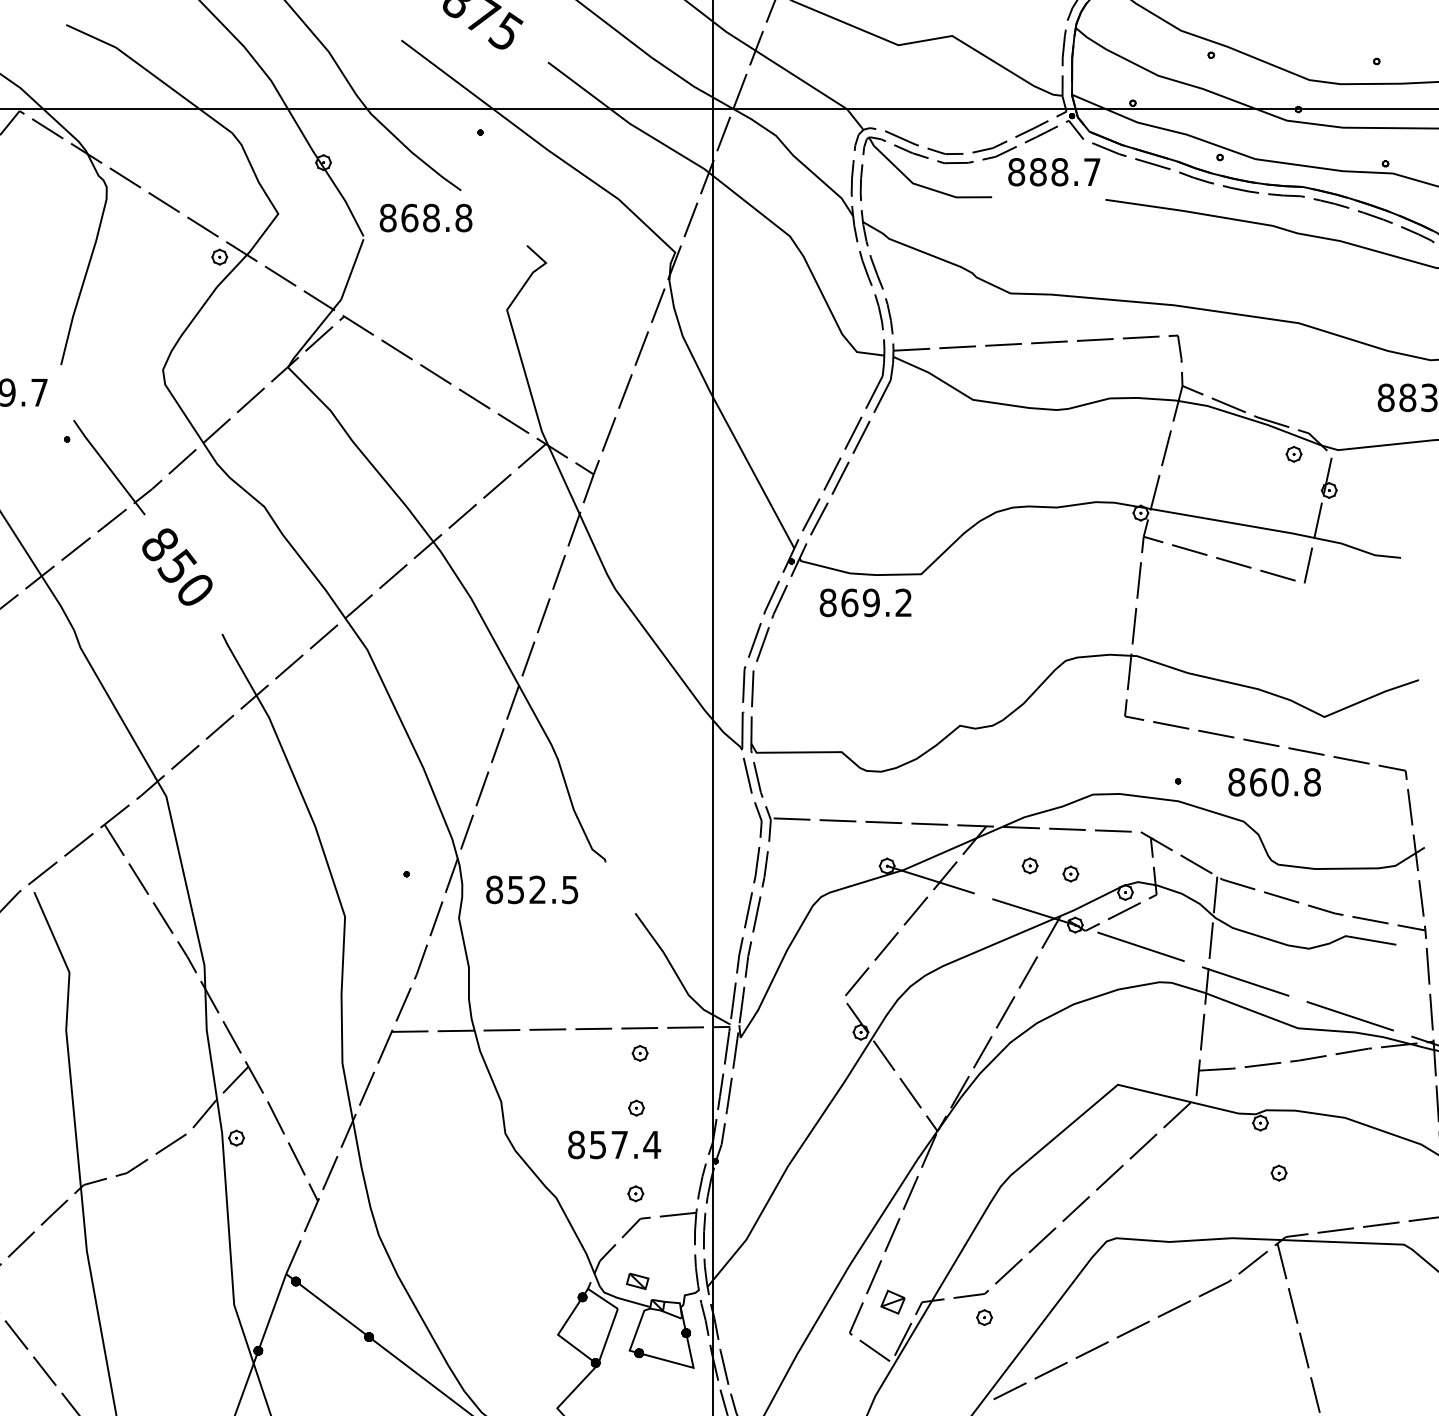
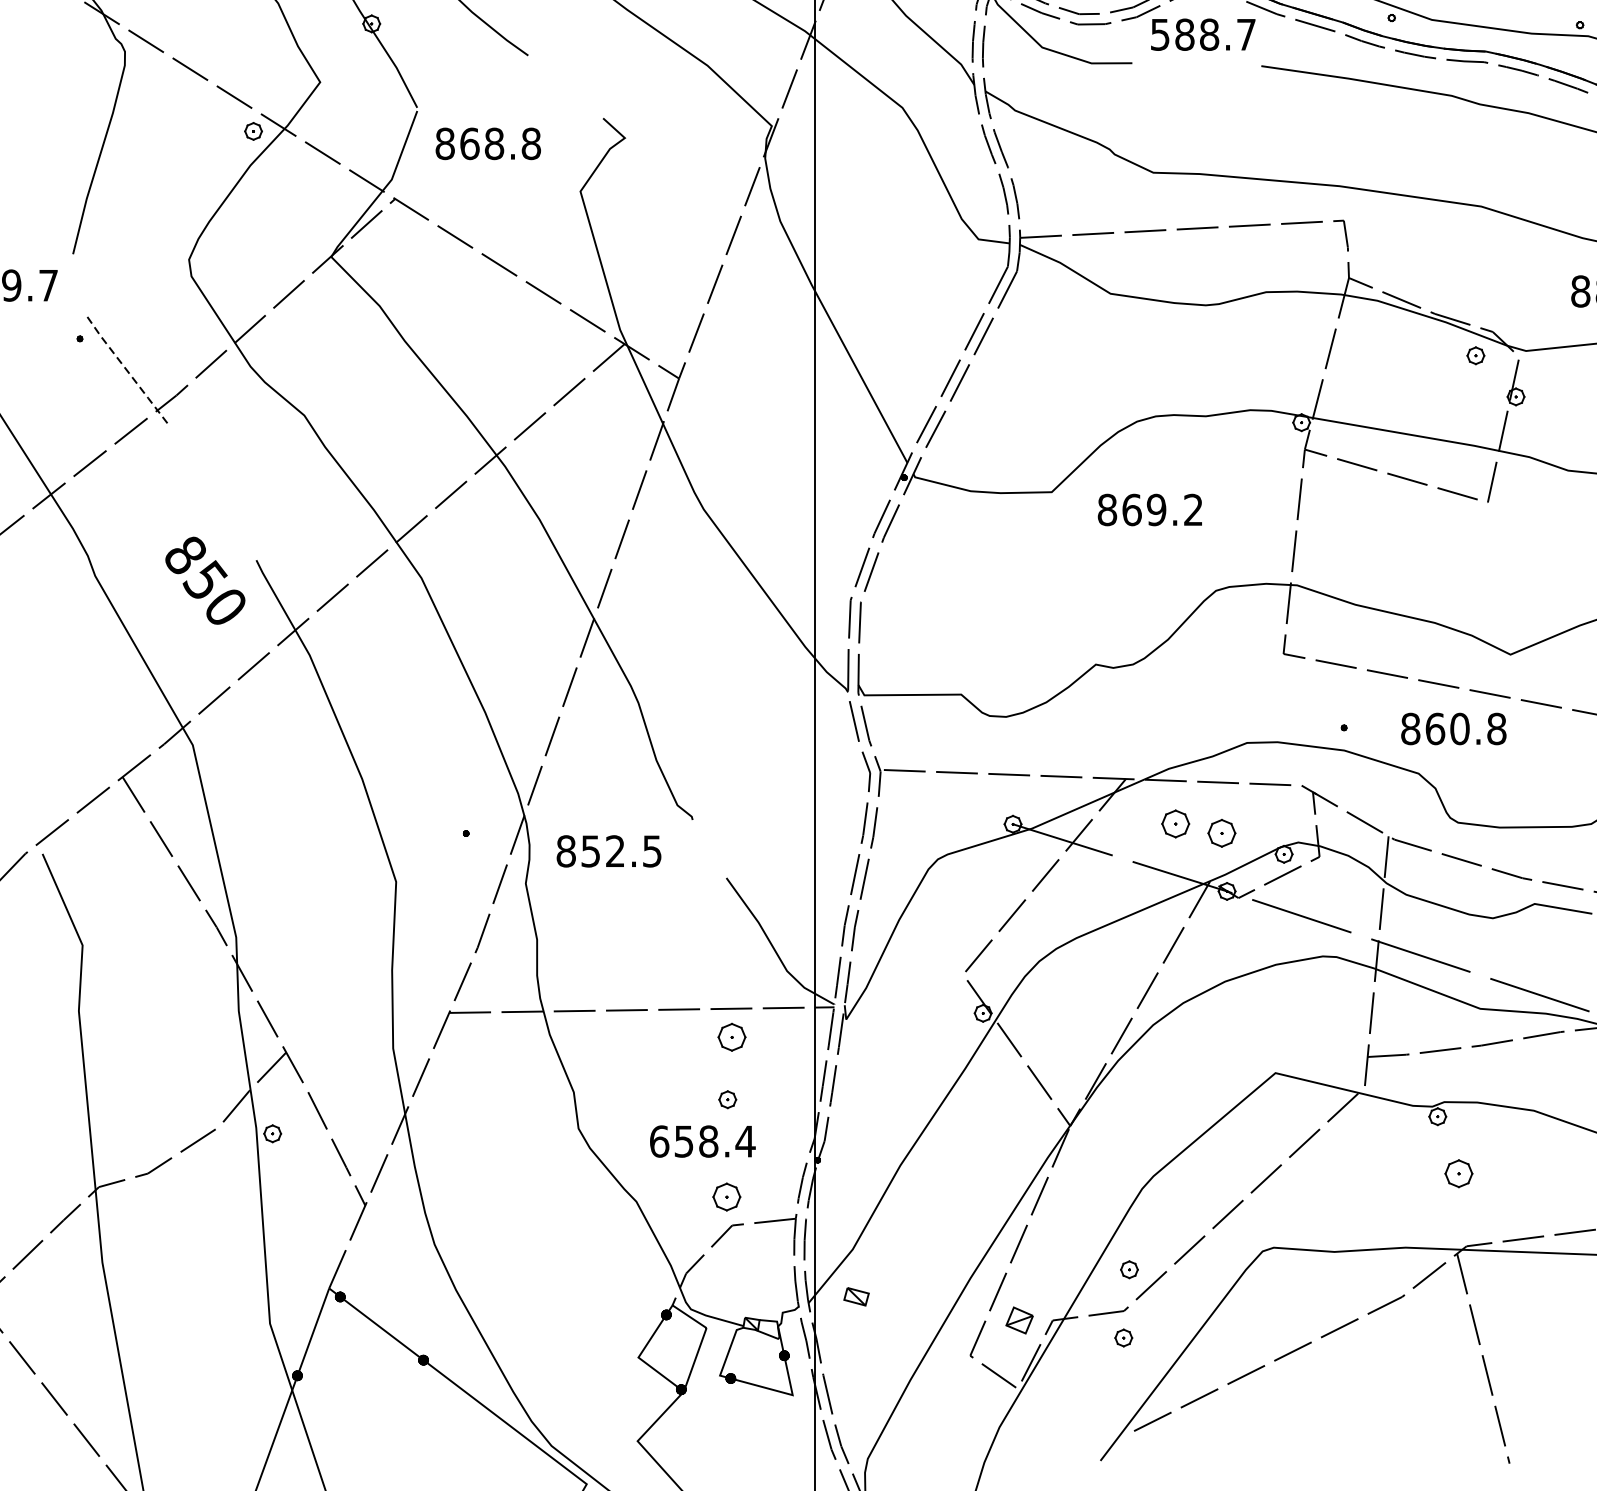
text: (1016, 172) -> (1160, 35), 888.7 -> 588.7
text: (425, 217) -> (487, 143), moved
line: (109, 467) -> (128, 370), solid -> dashed
text: (177, 566) -> (205, 580), moved
text: (865, 602) -> (1149, 509), moved
part: (1029, 865) -> (1174, 823), size x1.6
part: (1070, 873) -> (1221, 832), size x1.6
part: (639, 1053) -> (731, 1037), size x1.6
text: (598, 1144) -> (684, 1141), 857.4 -> 658.4
part: (1278, 1172) -> (1458, 1172), size x1.6
part: (635, 1193) -> (726, 1196), size x1.6
part: (989, 1257) -> (1129, 1269), added
part: (637, 1280) -> (856, 1295), moved

